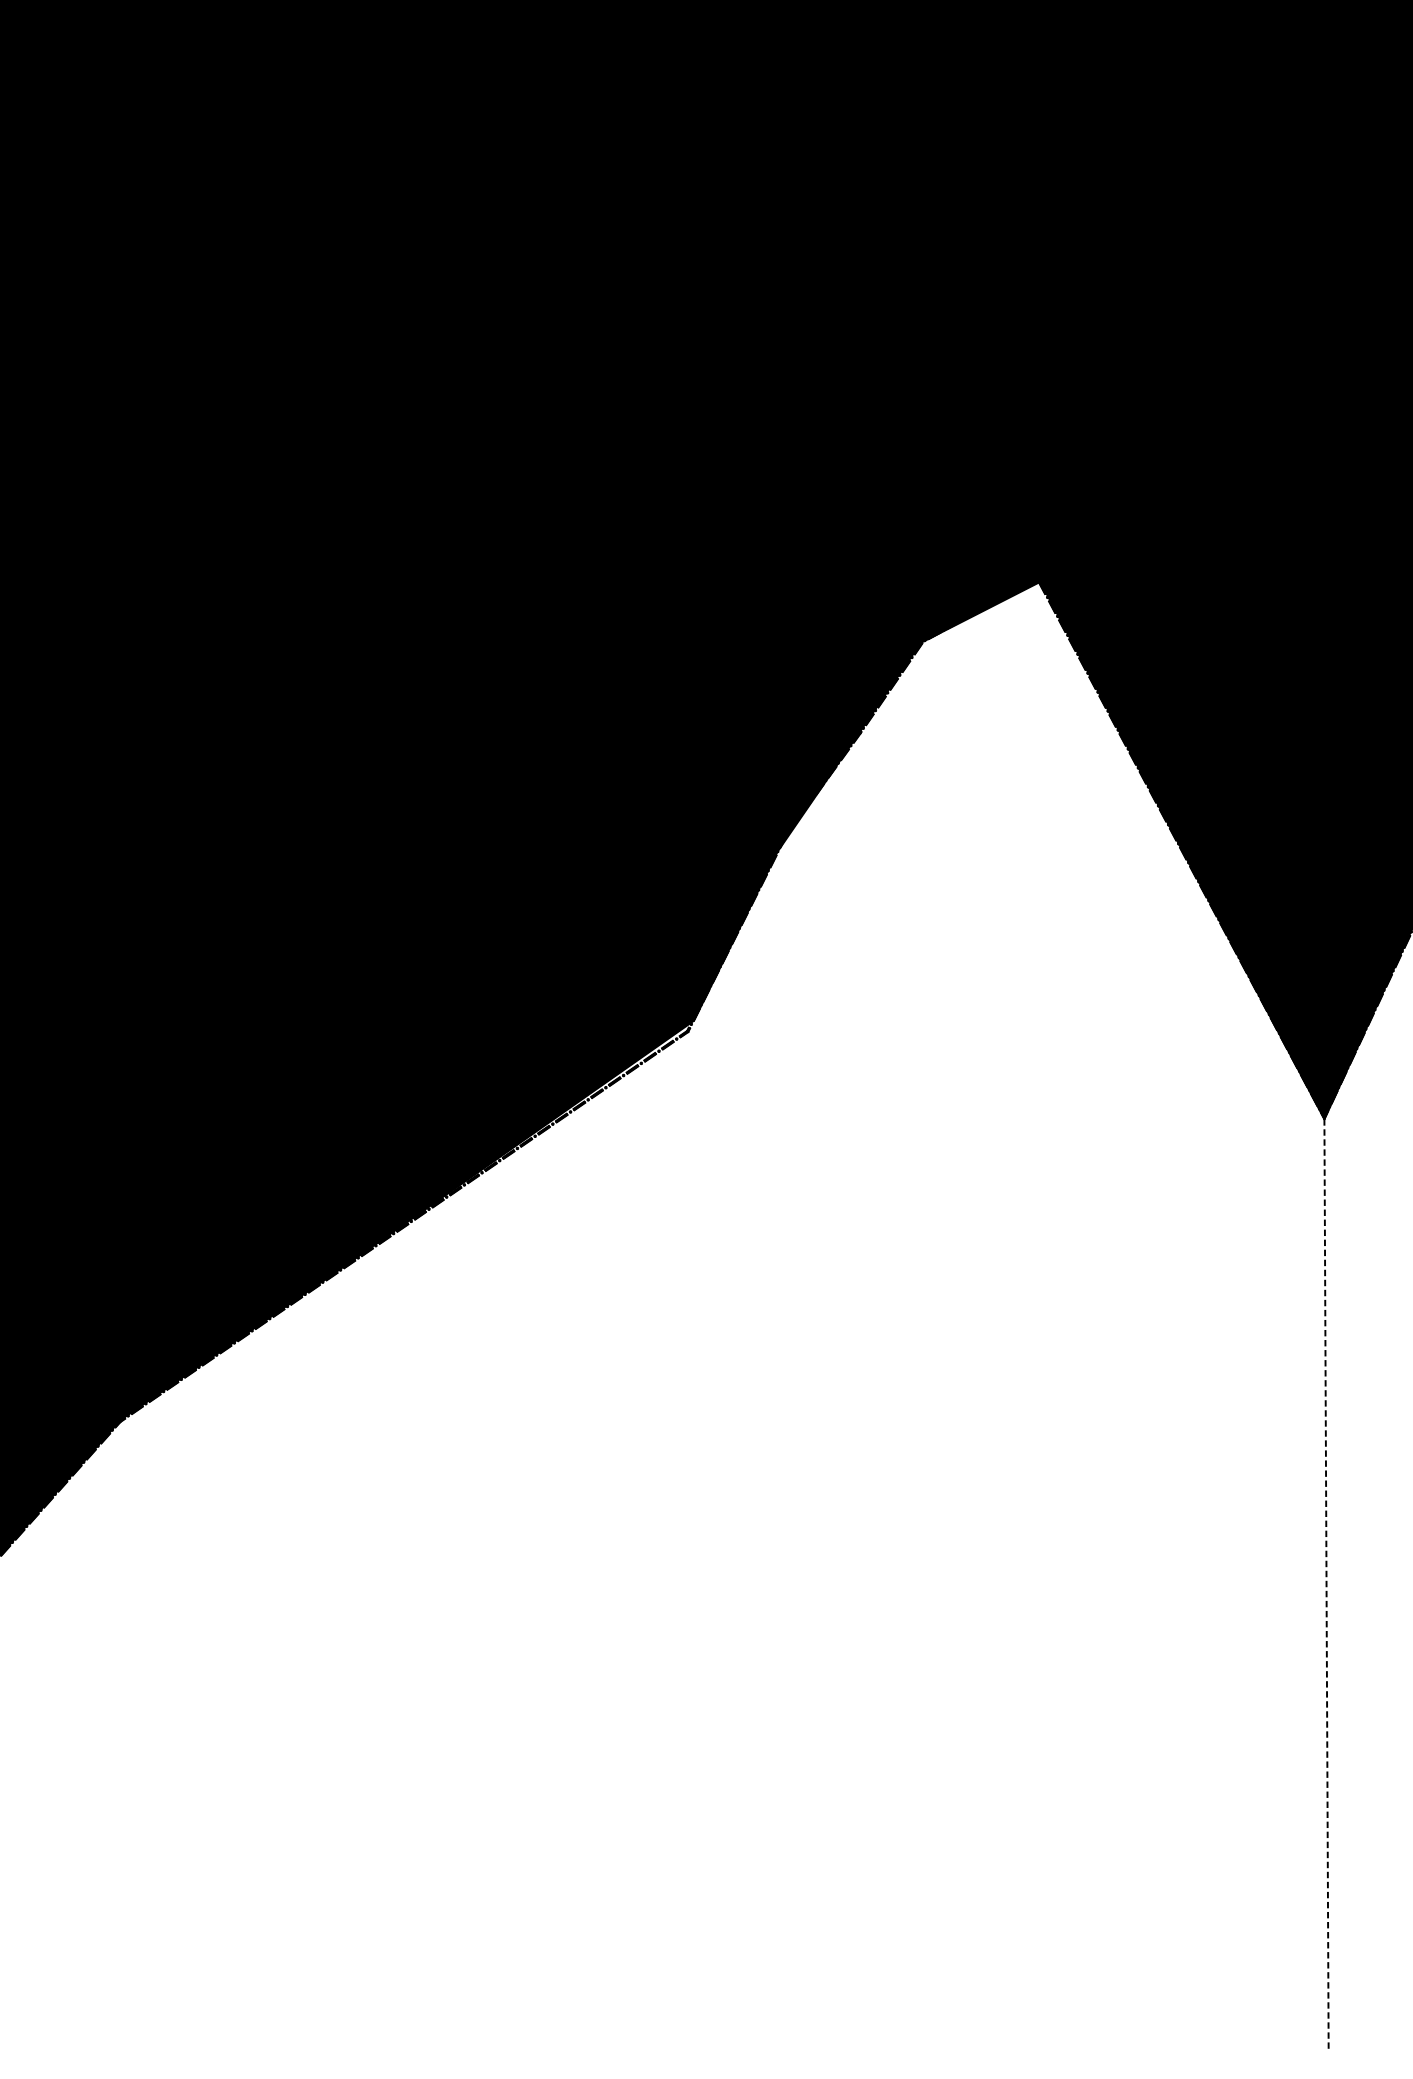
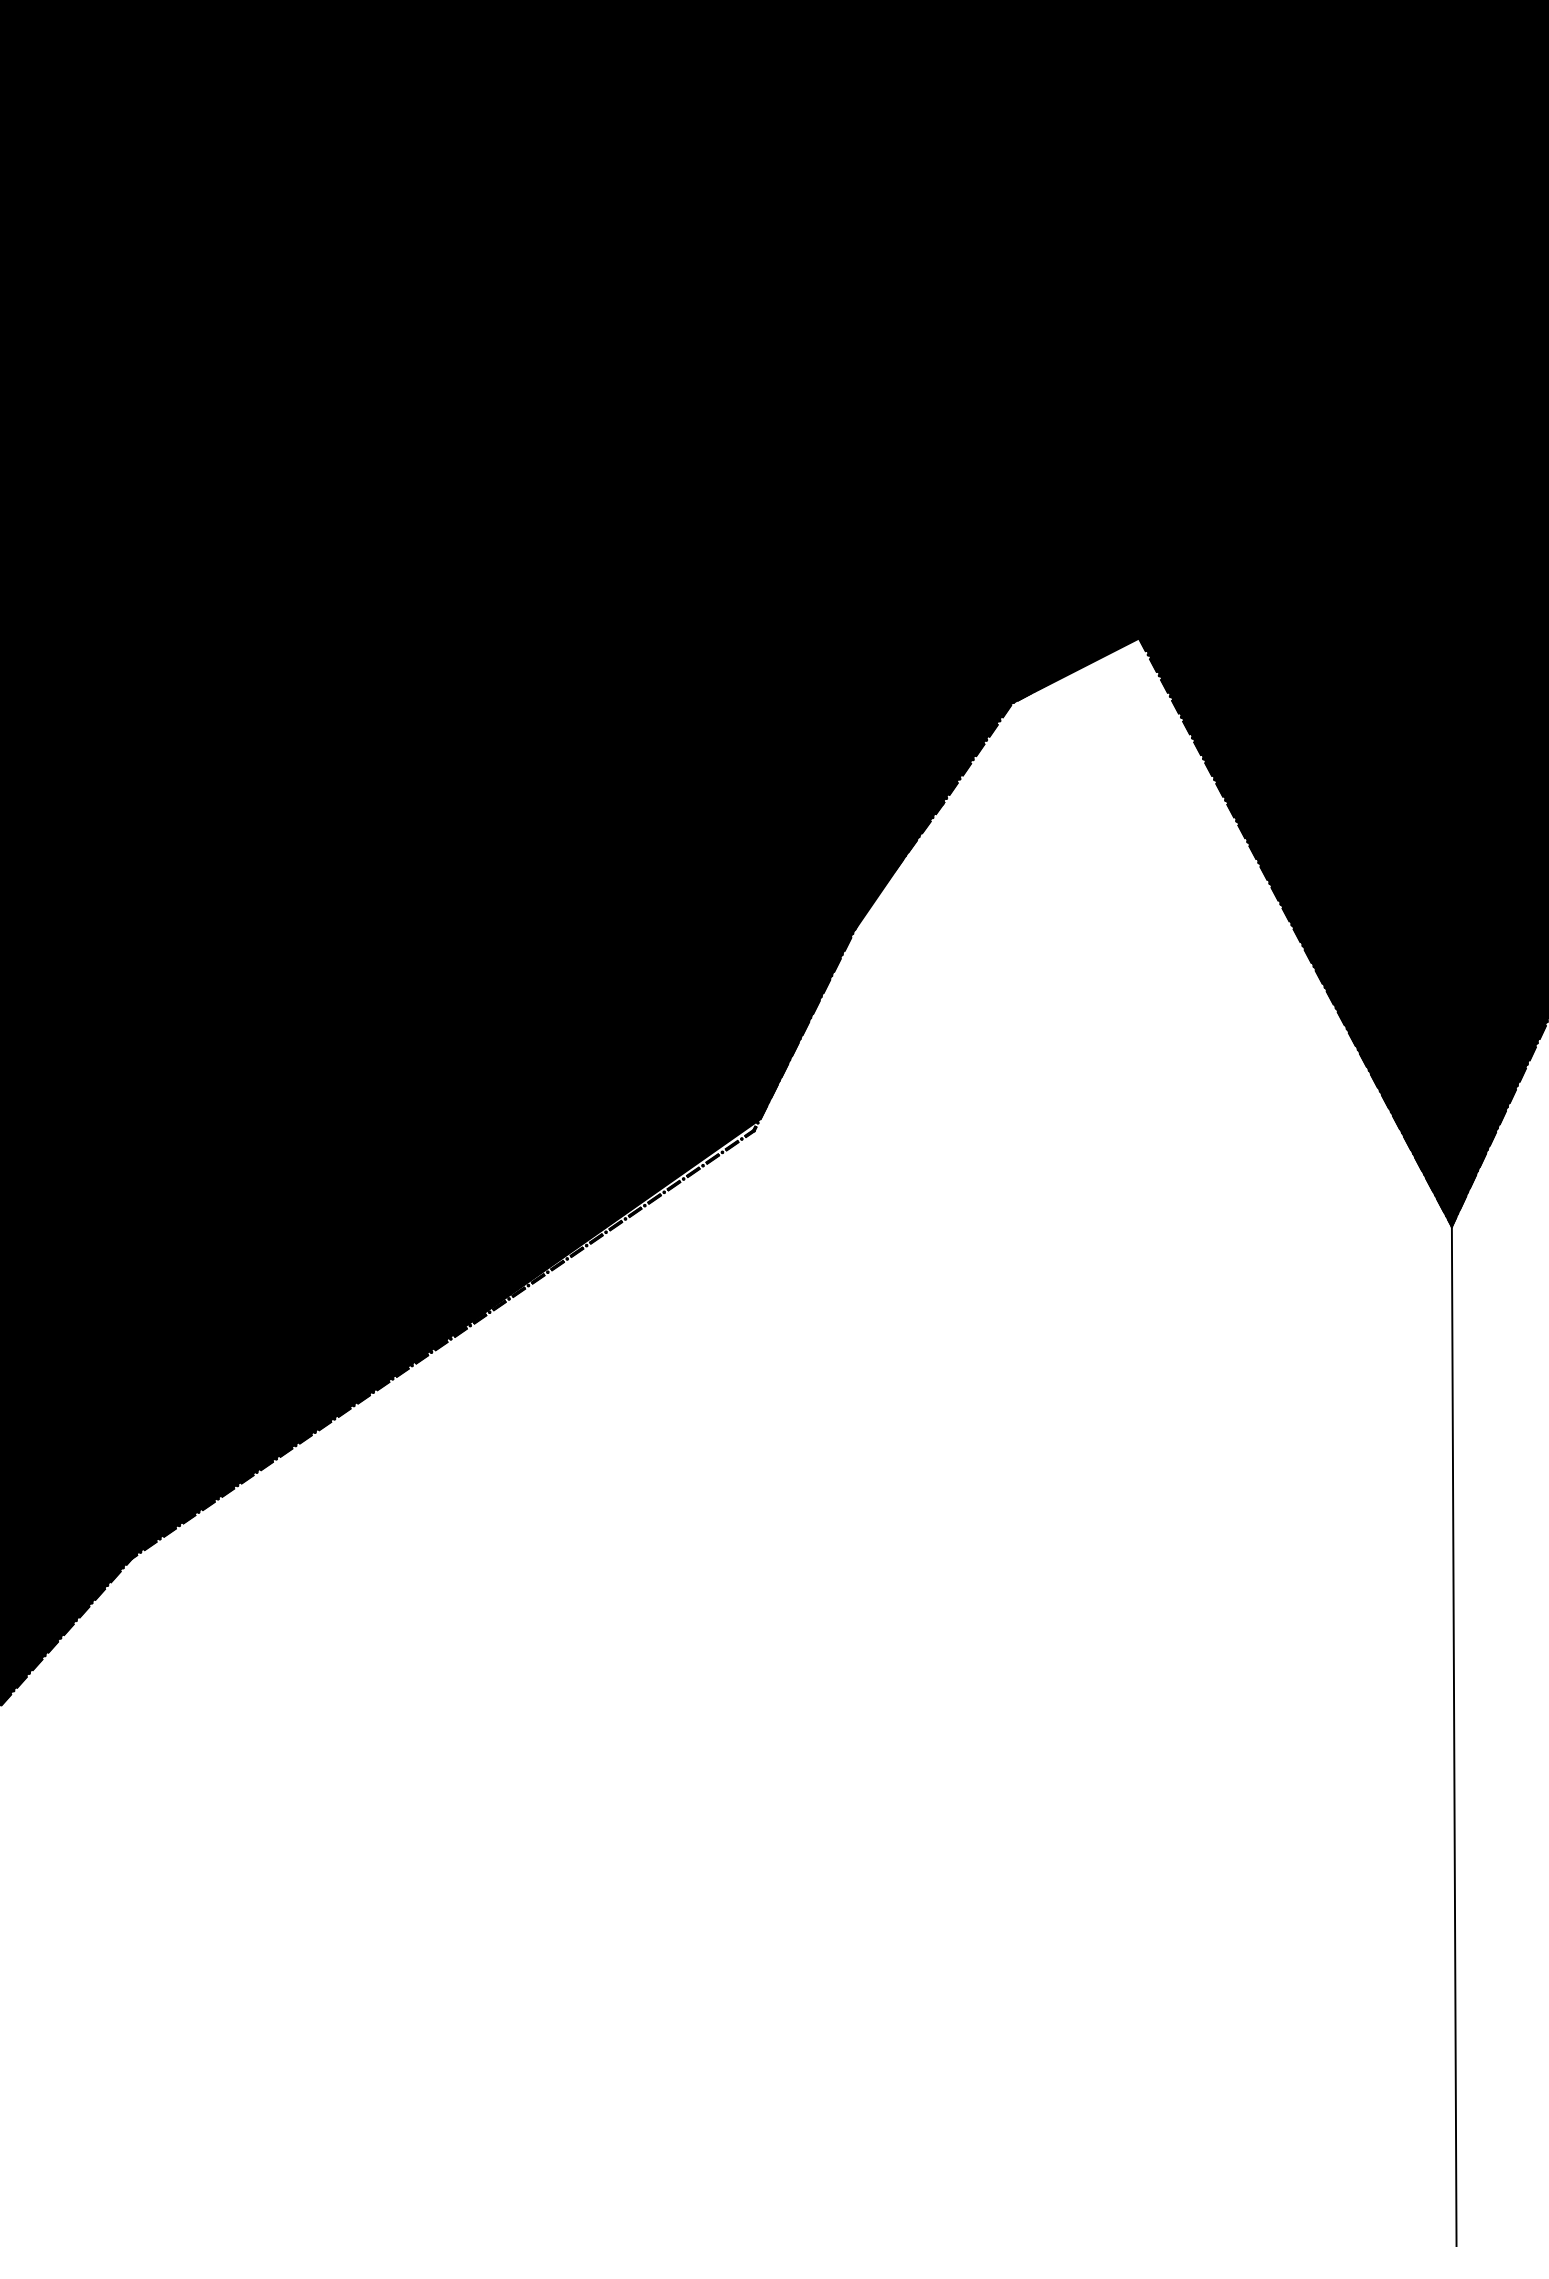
line: (1326, 1584) -> (1454, 1736), dashed -> solid

